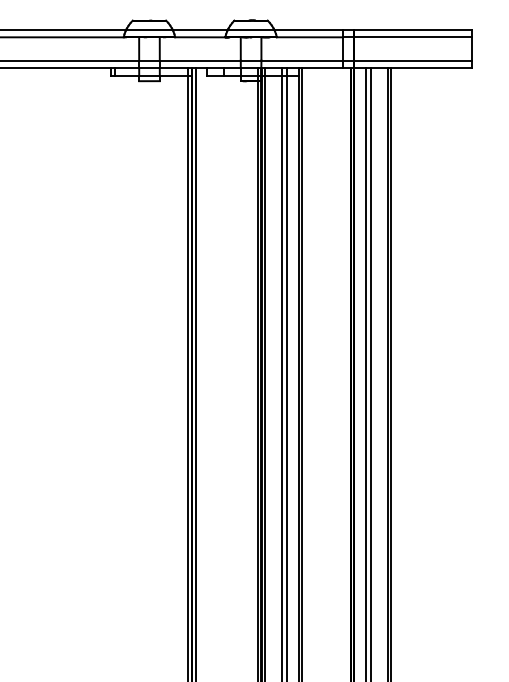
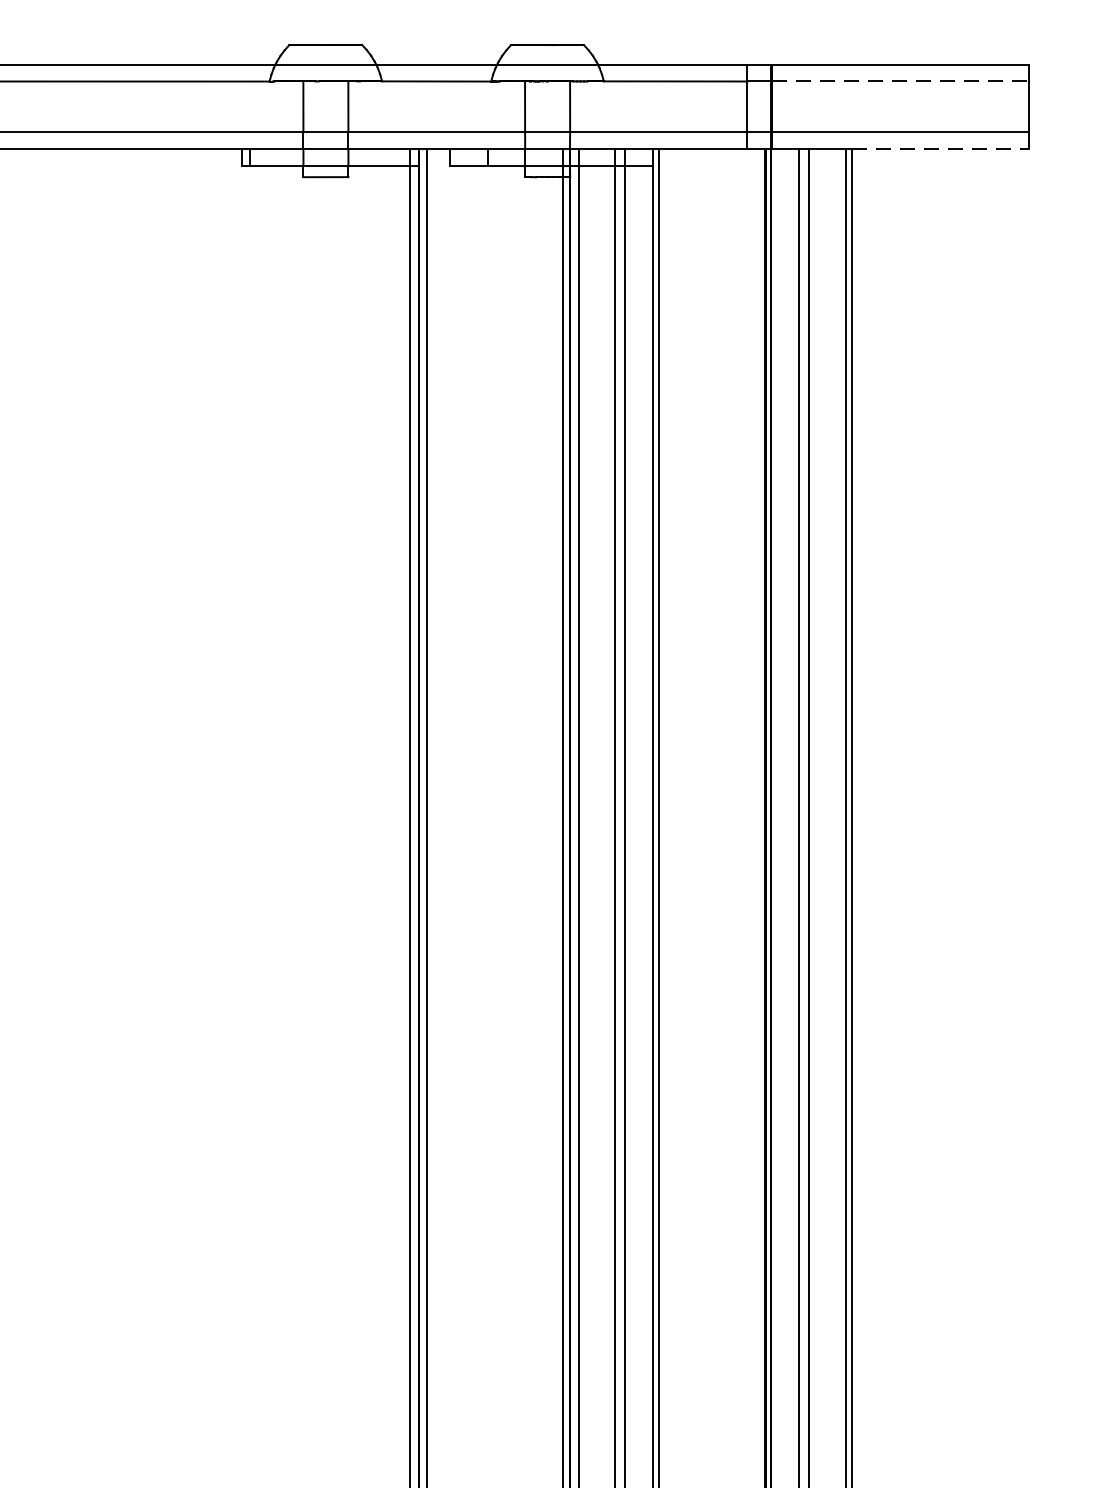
line: (412, 37) -> (899, 81), solid -> dashed
line: (431, 68) -> (941, 149), solid -> dashed

